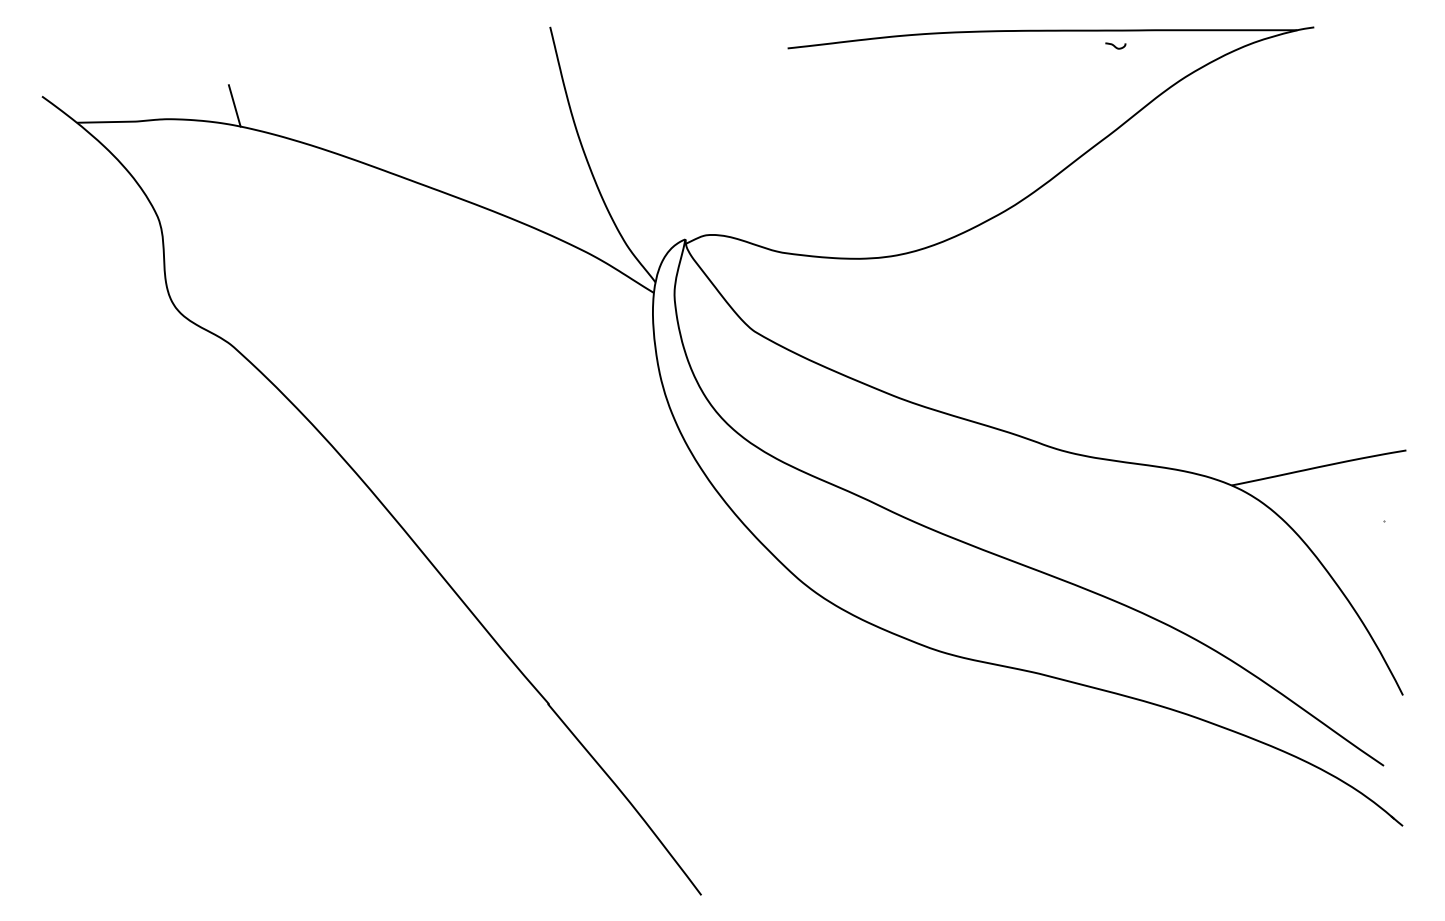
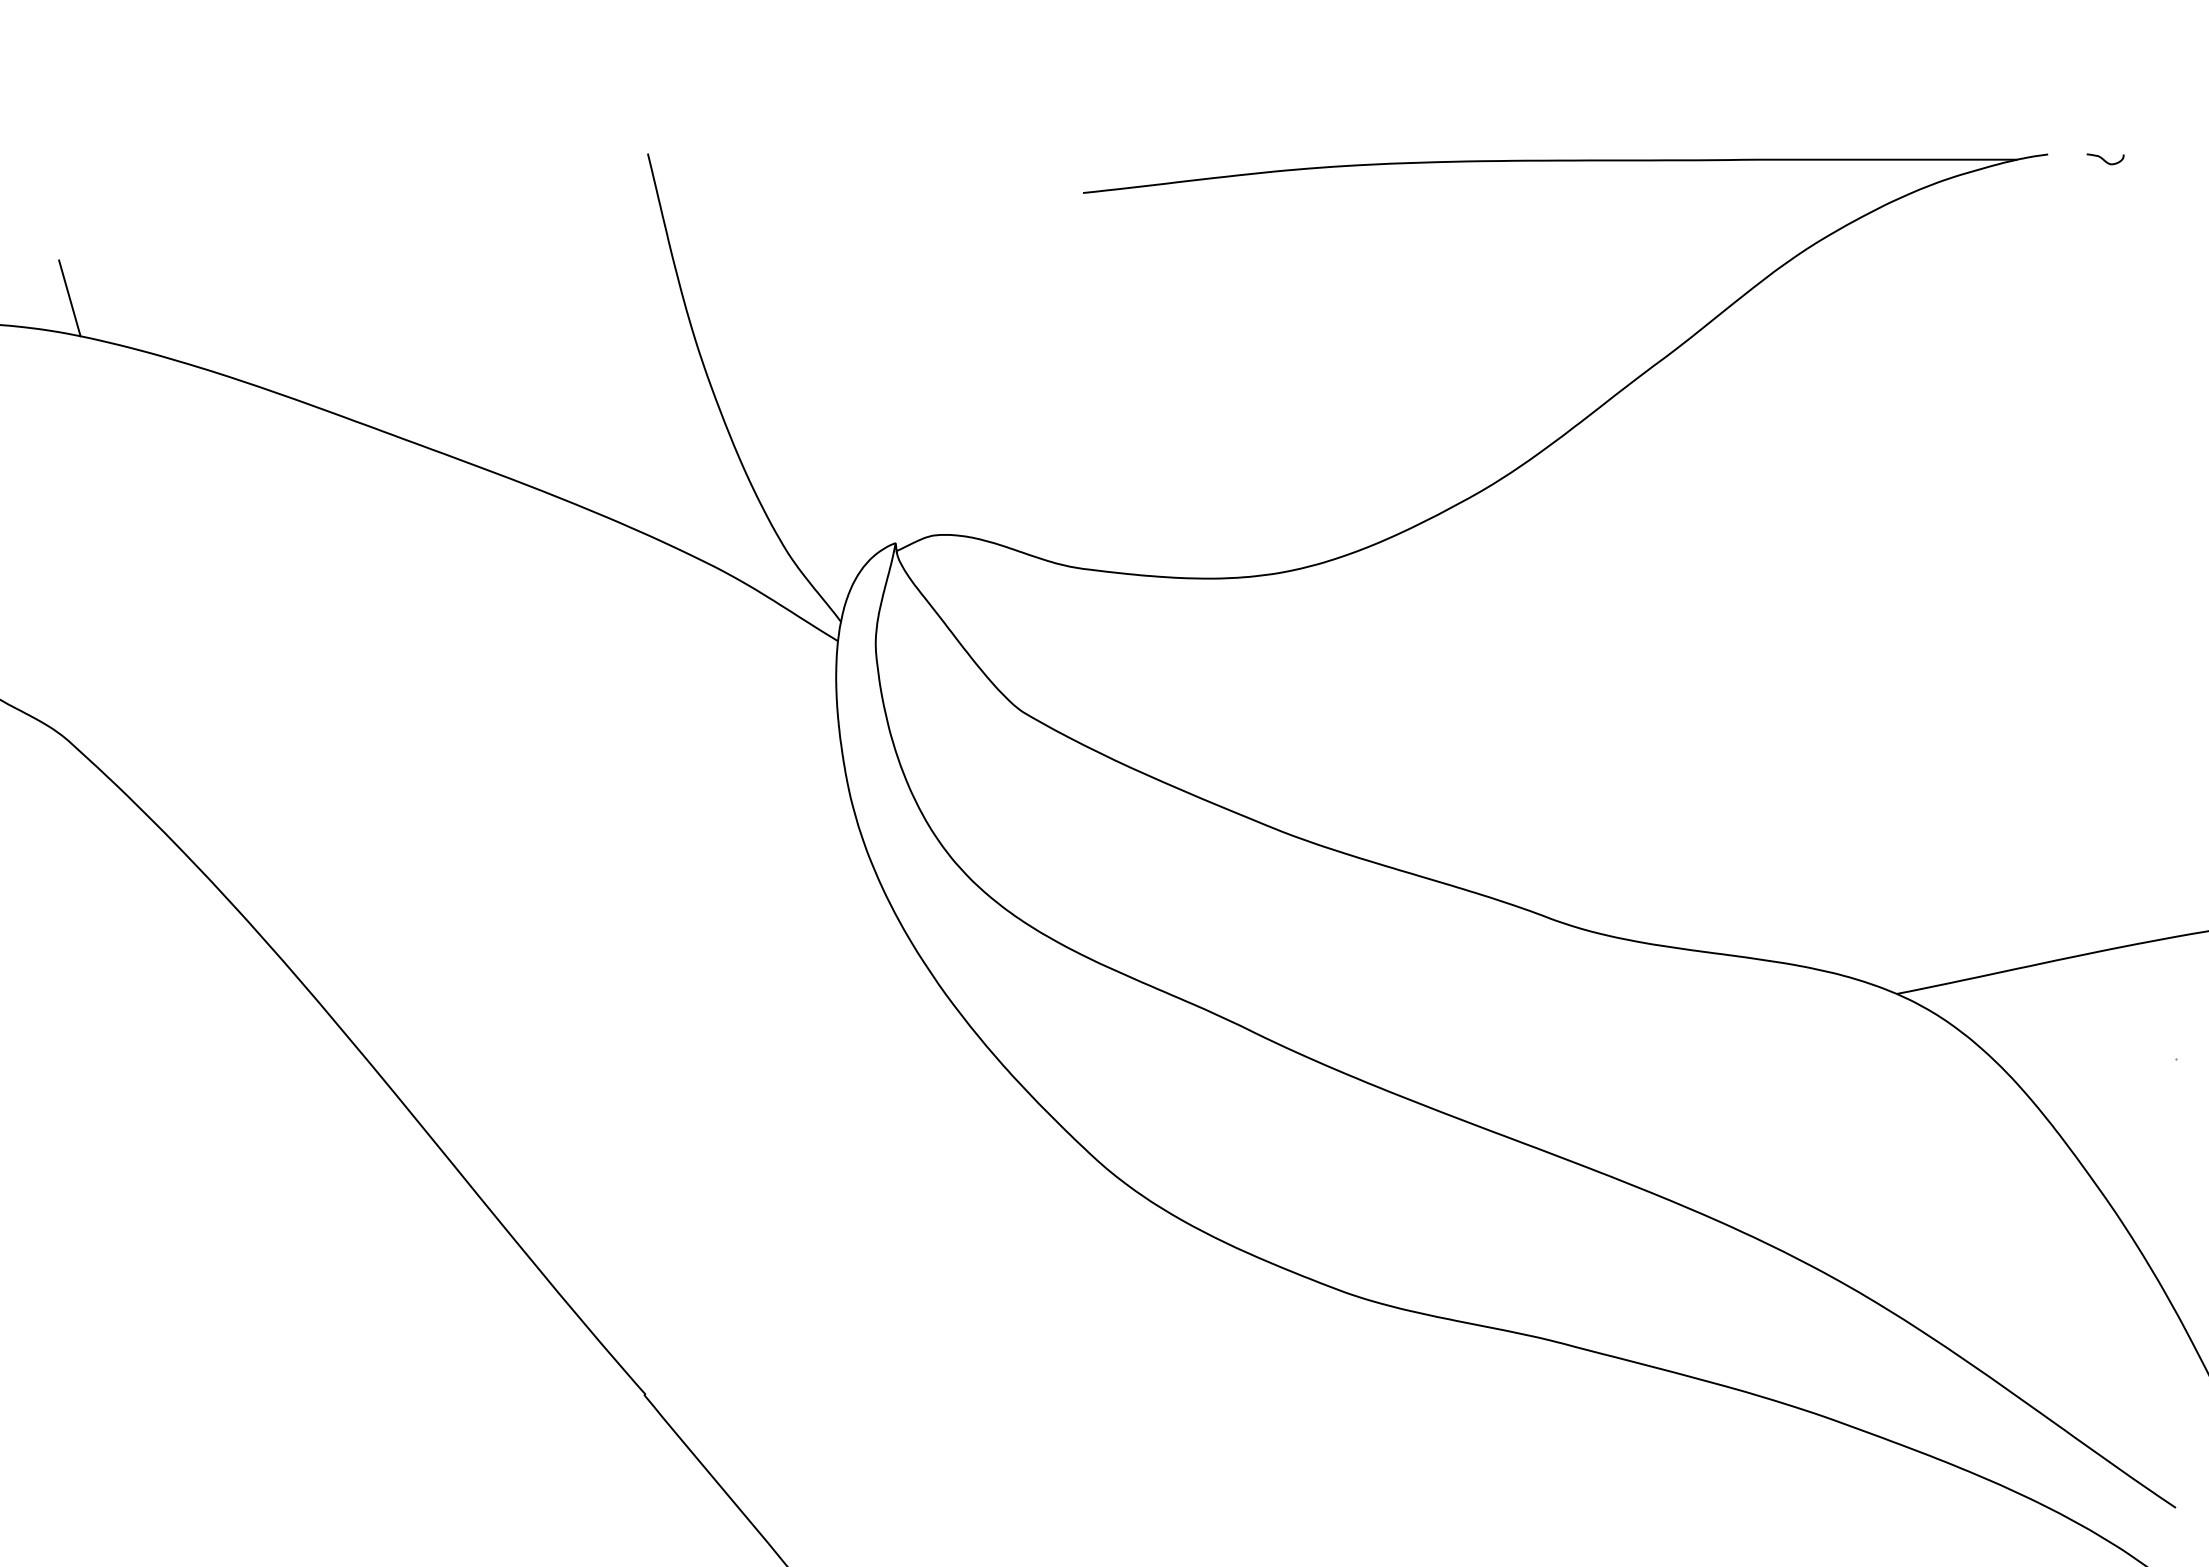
curve: (1115, 45) -> (2105, 158), moved

